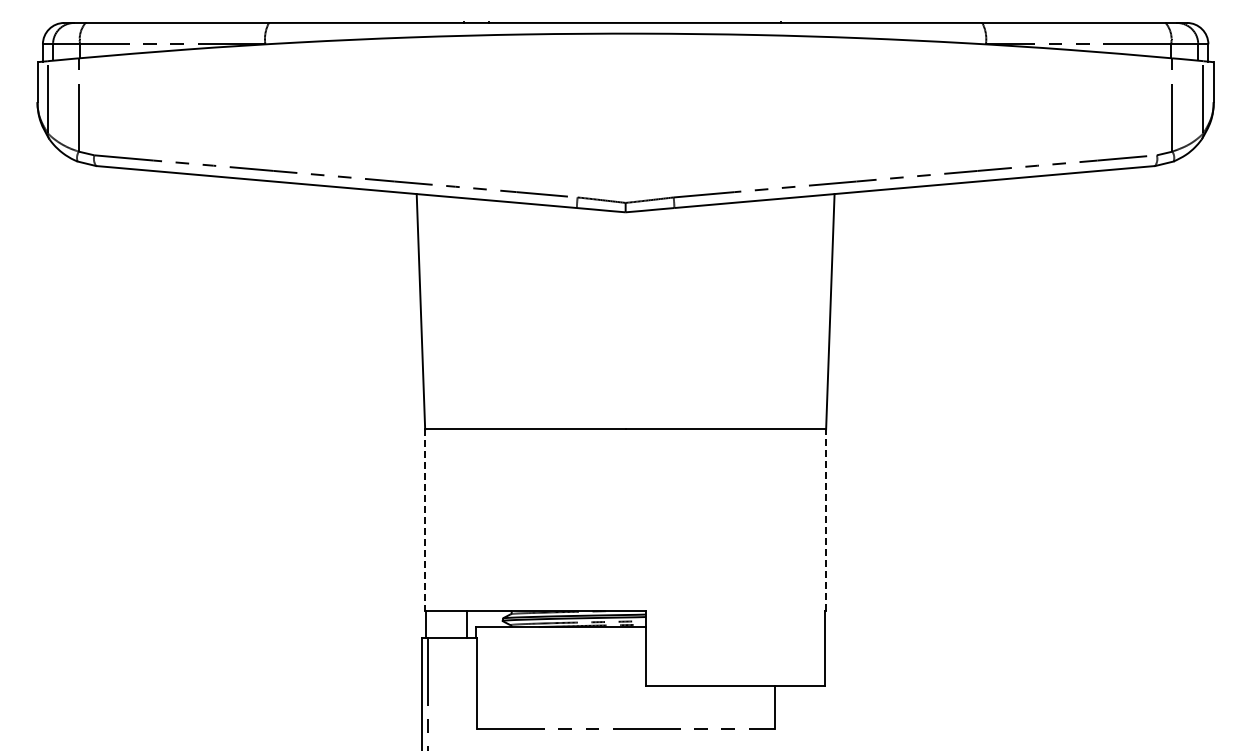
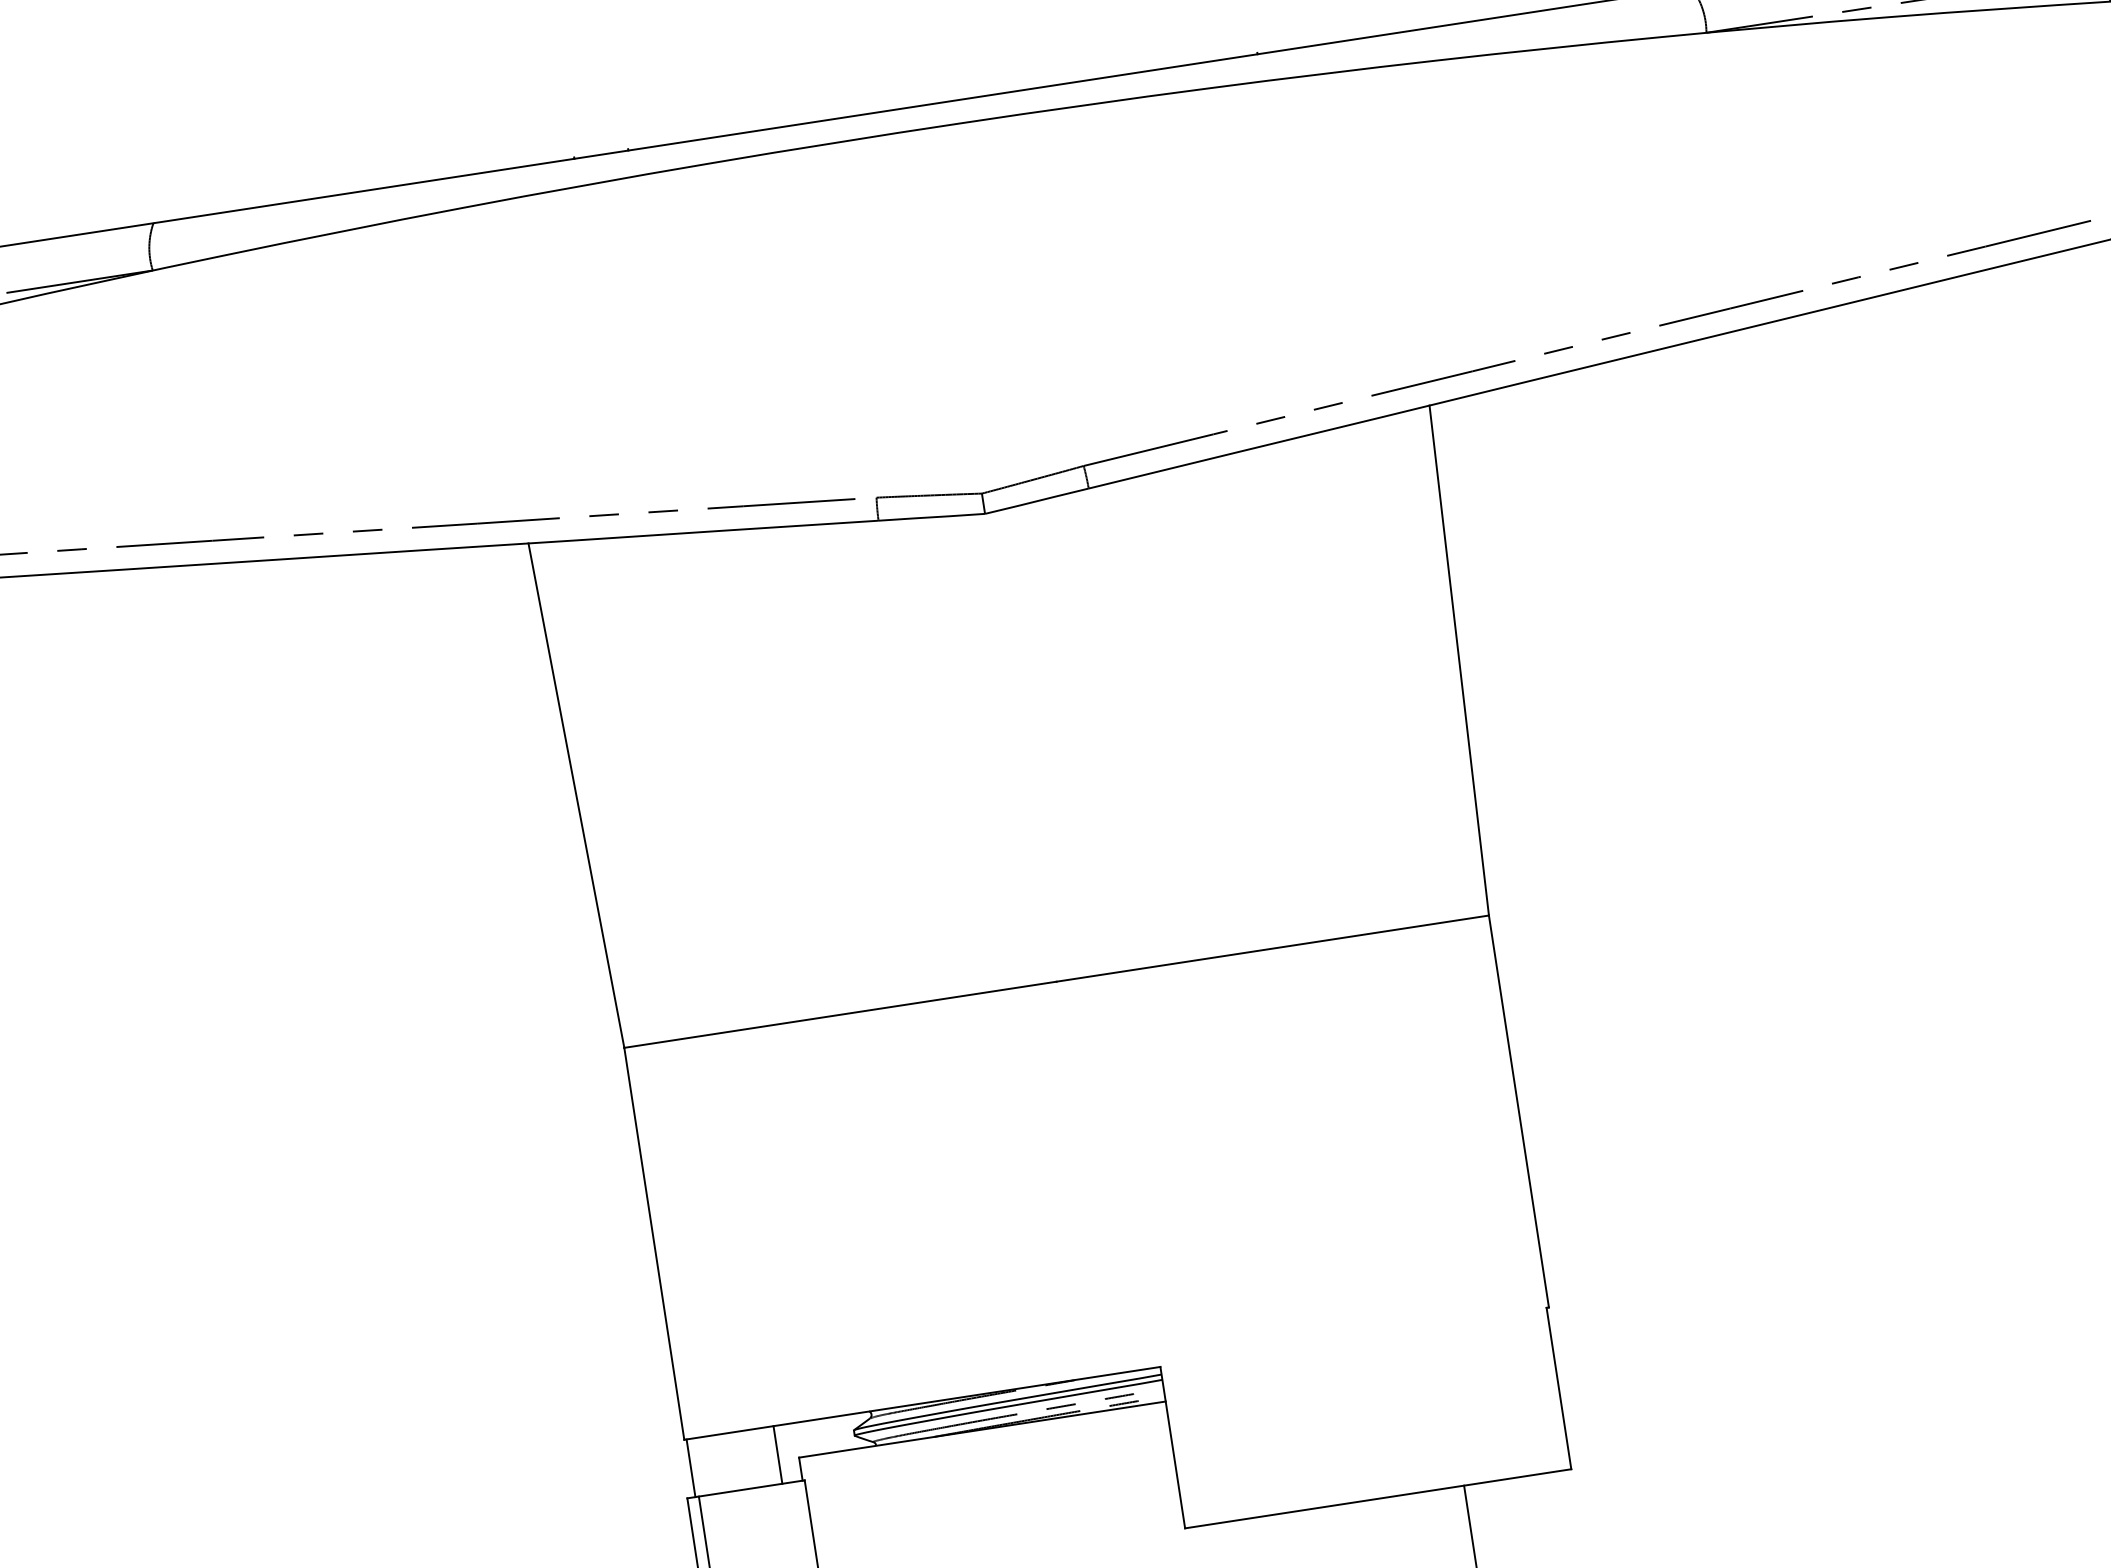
line: (425, 520) -> (655, 1244), dashed -> solid
line: (826, 520) -> (1519, 1112), dashed -> solid

